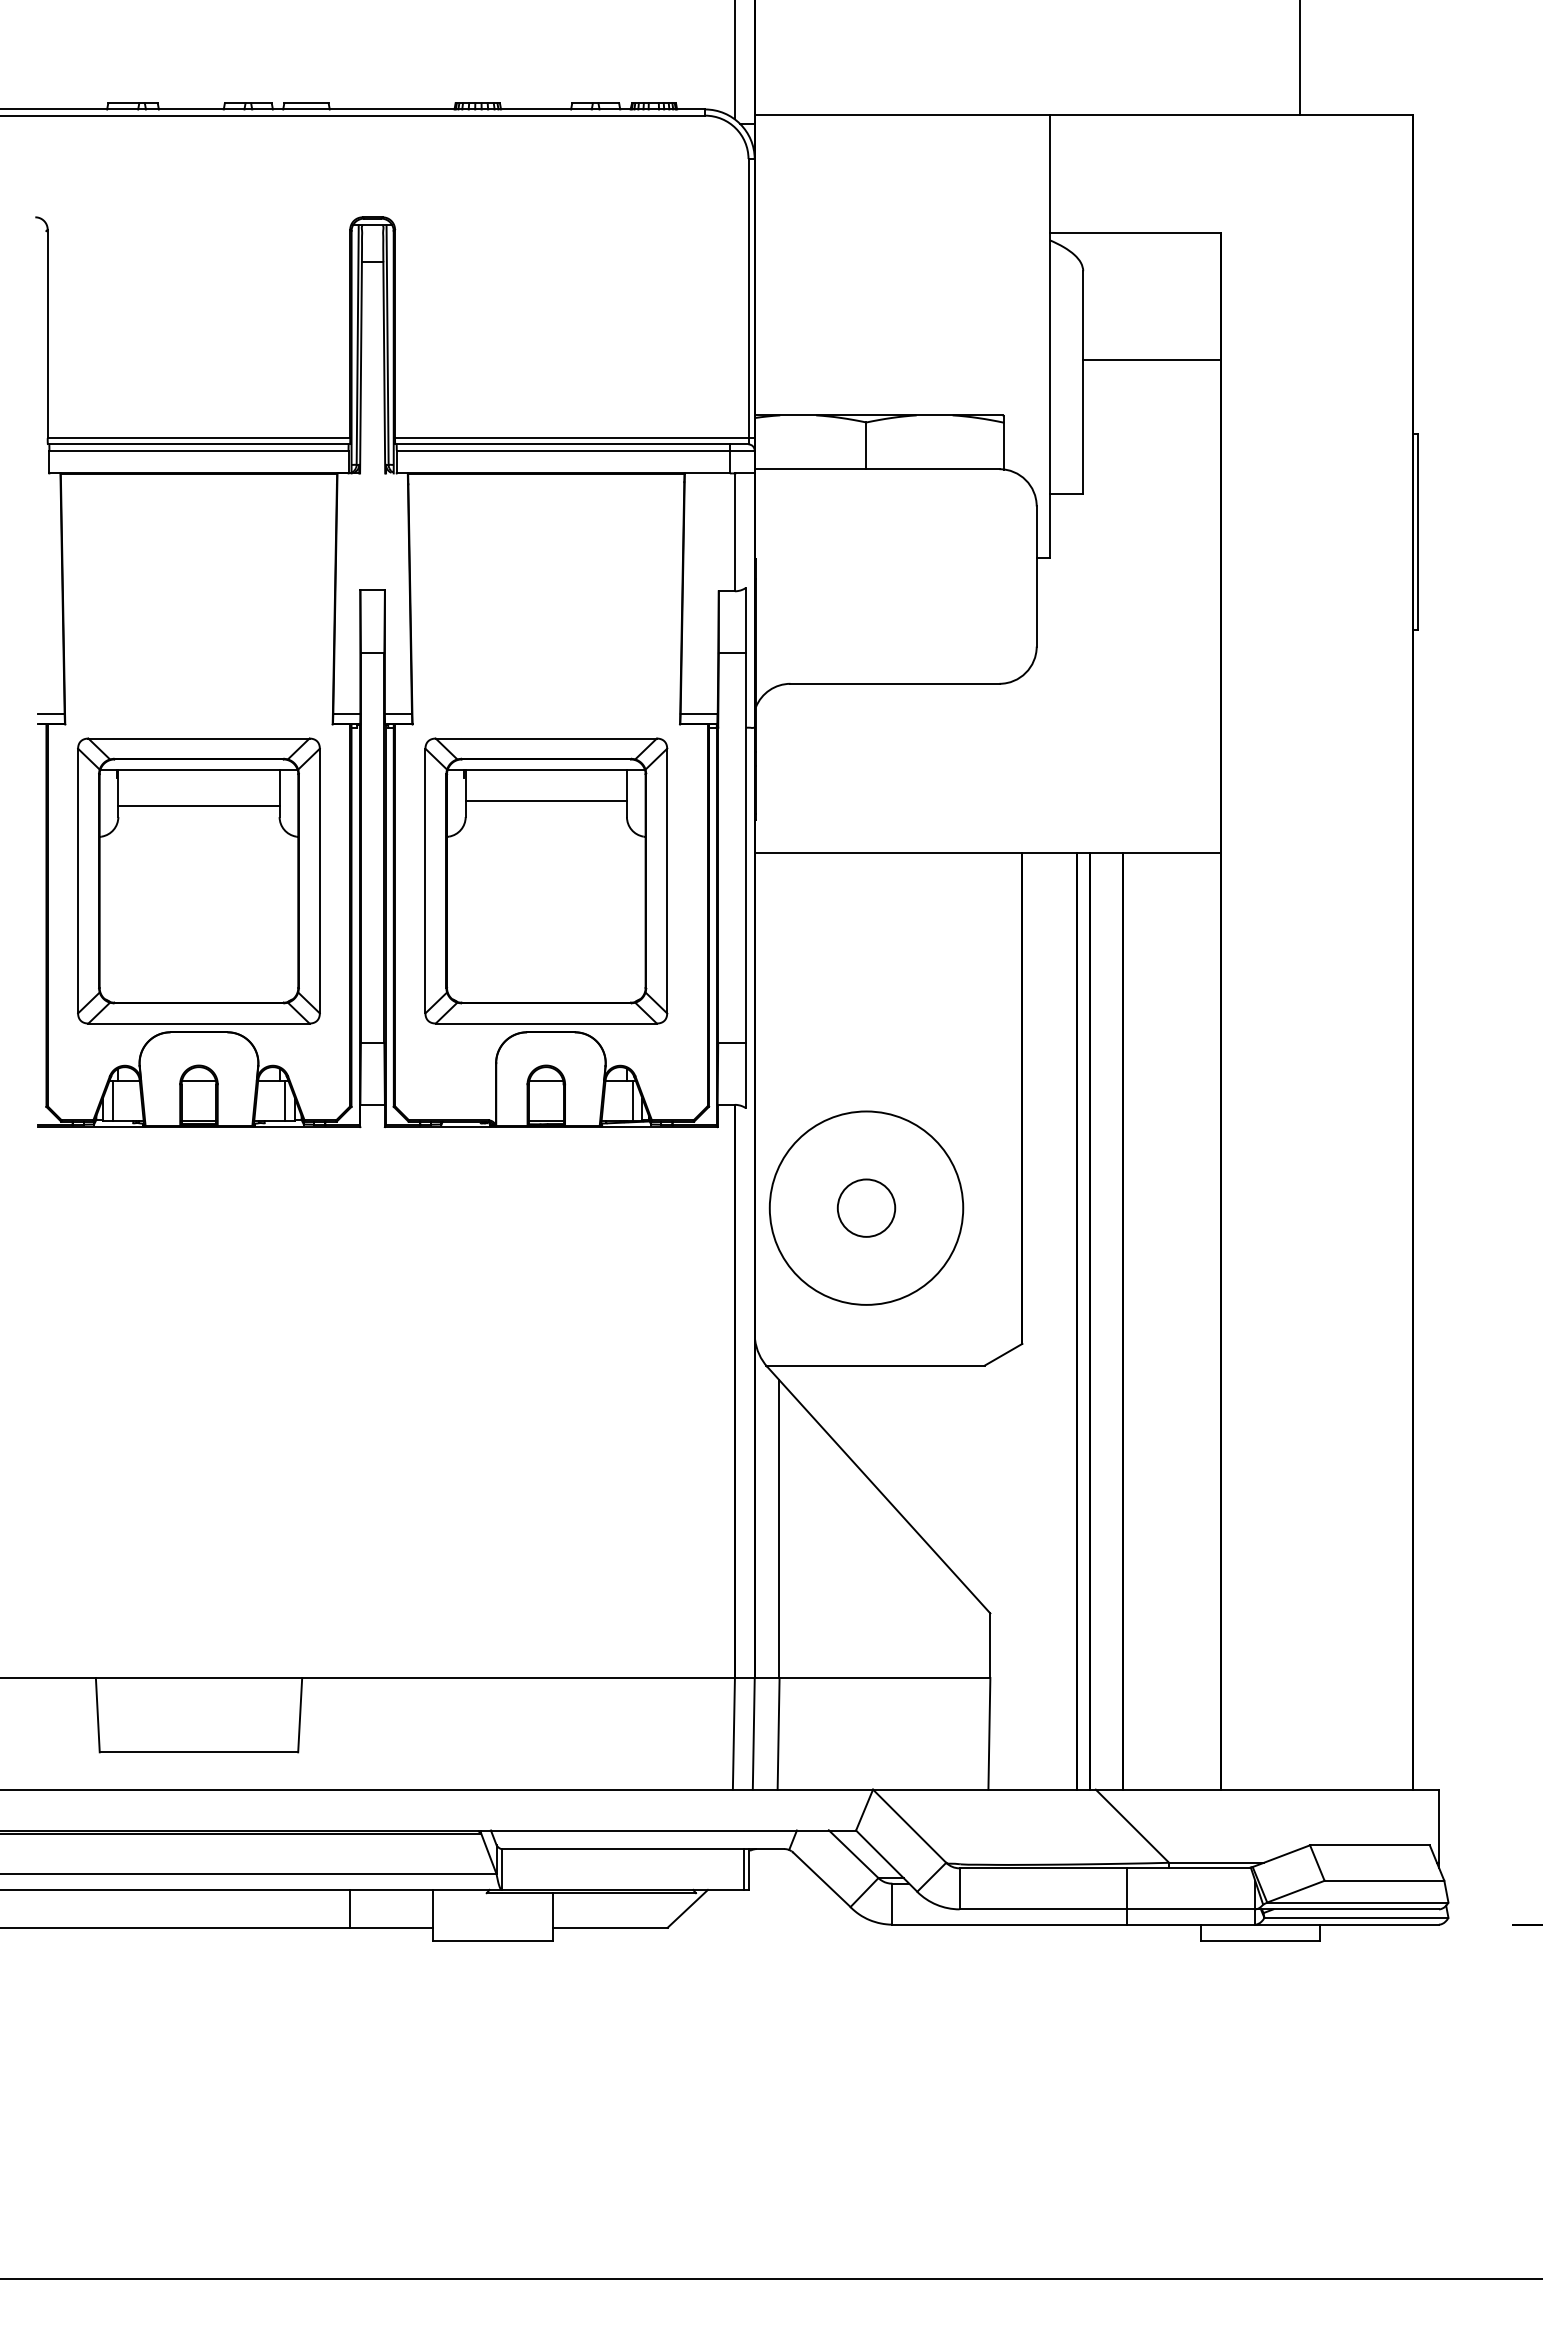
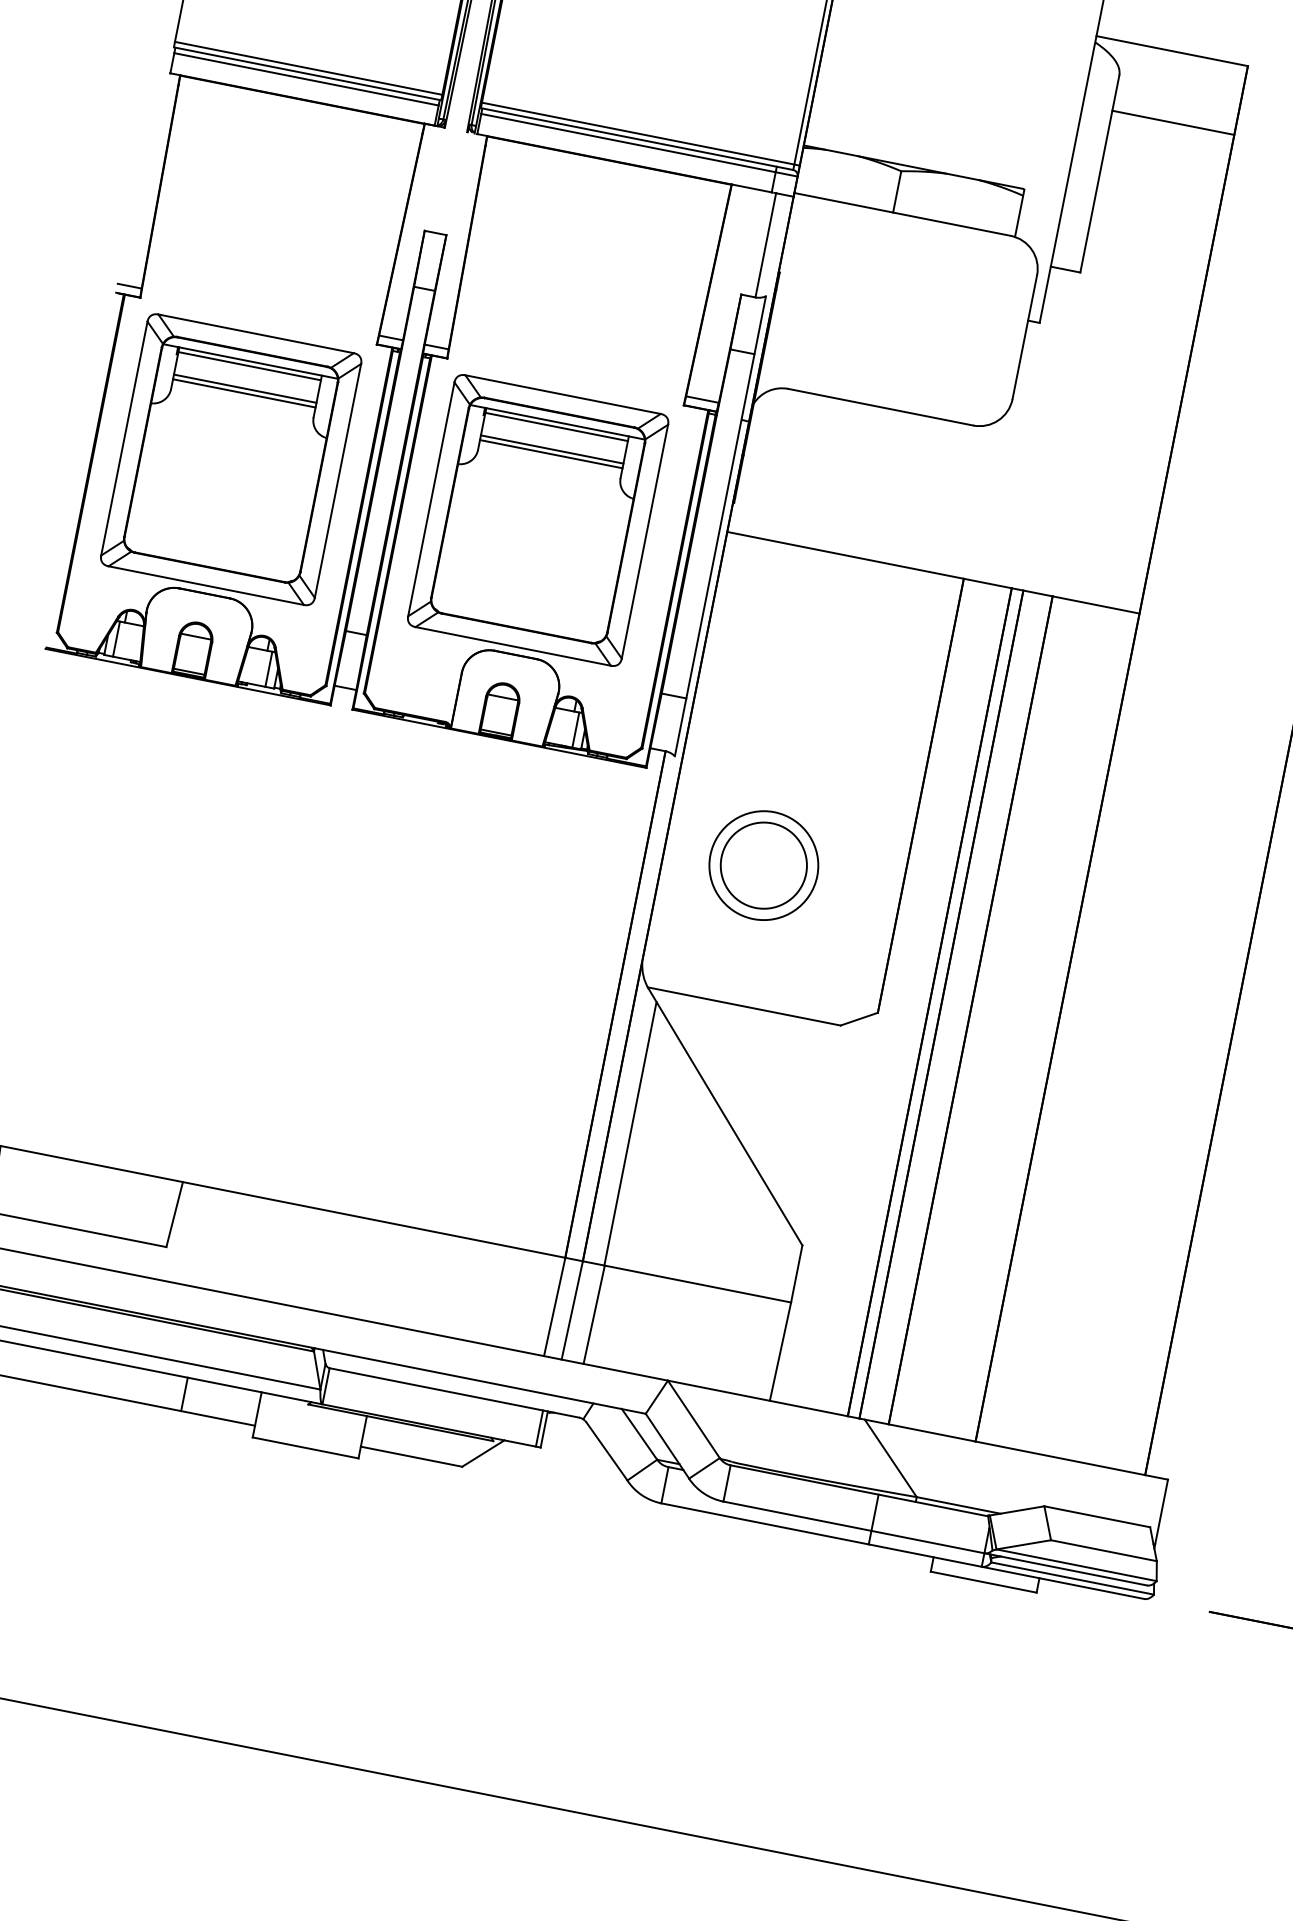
line: (1152, 360) -> (1173, 123), moved
line: (198, 775) -> (249, 366), added
line: (545, 775) -> (555, 427), added
line: (198, 800) -> (244, 388), added
line: (545, 805) -> (550, 453), added
circle: (866, 1207) -> (763, 865), size x0.62
circle: (866, 1208) -> (763, 865), size x1.67

